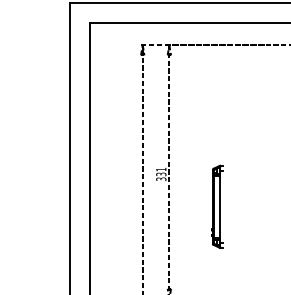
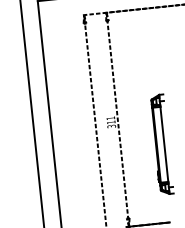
text: (161, 174) -> (111, 122), 331 -> 311
part: (217, 206) -> (161, 144), size x1.43

